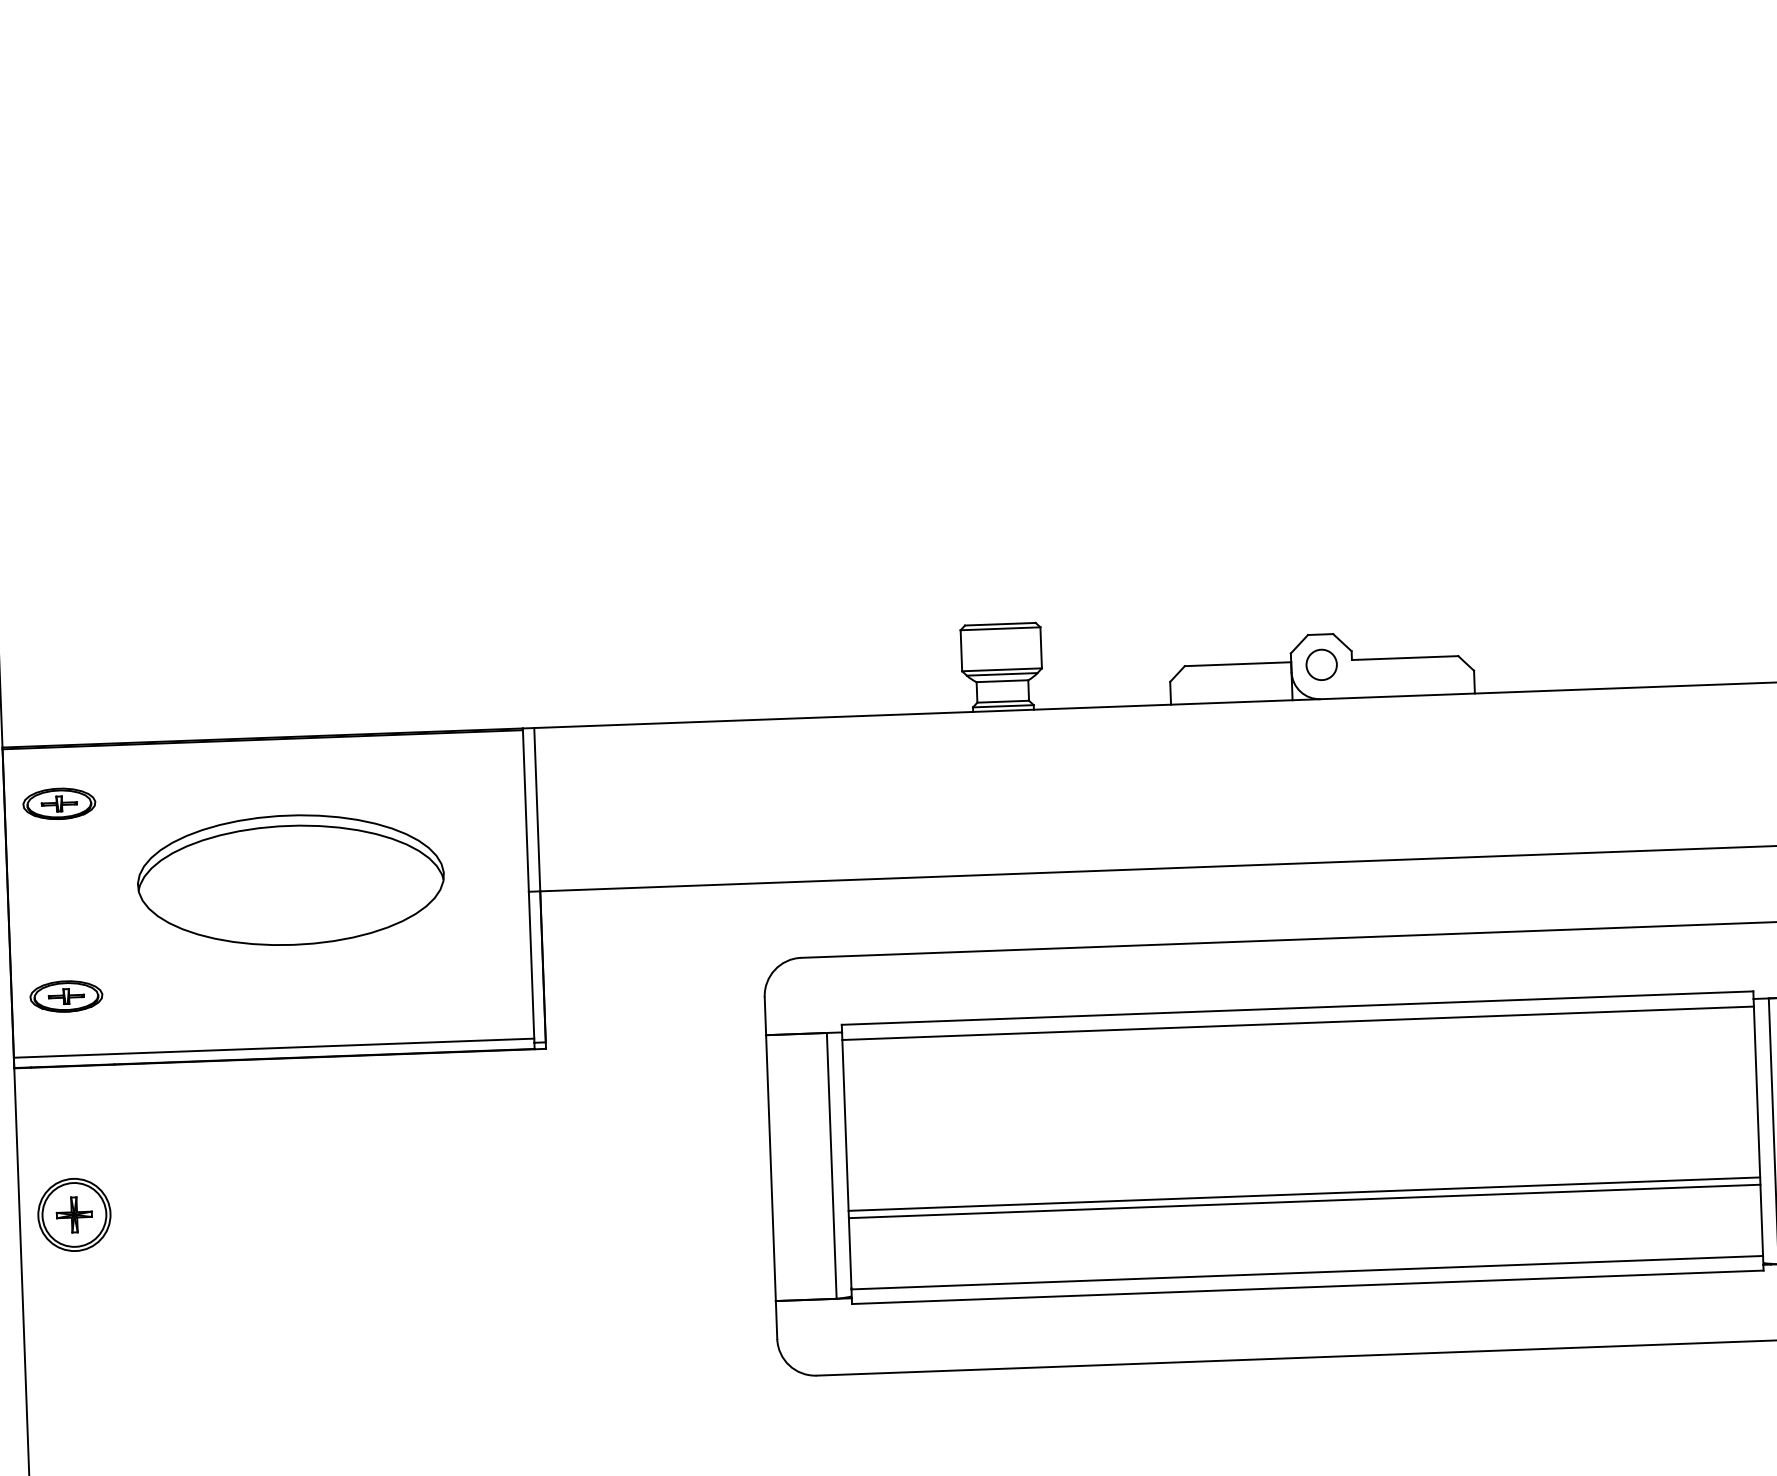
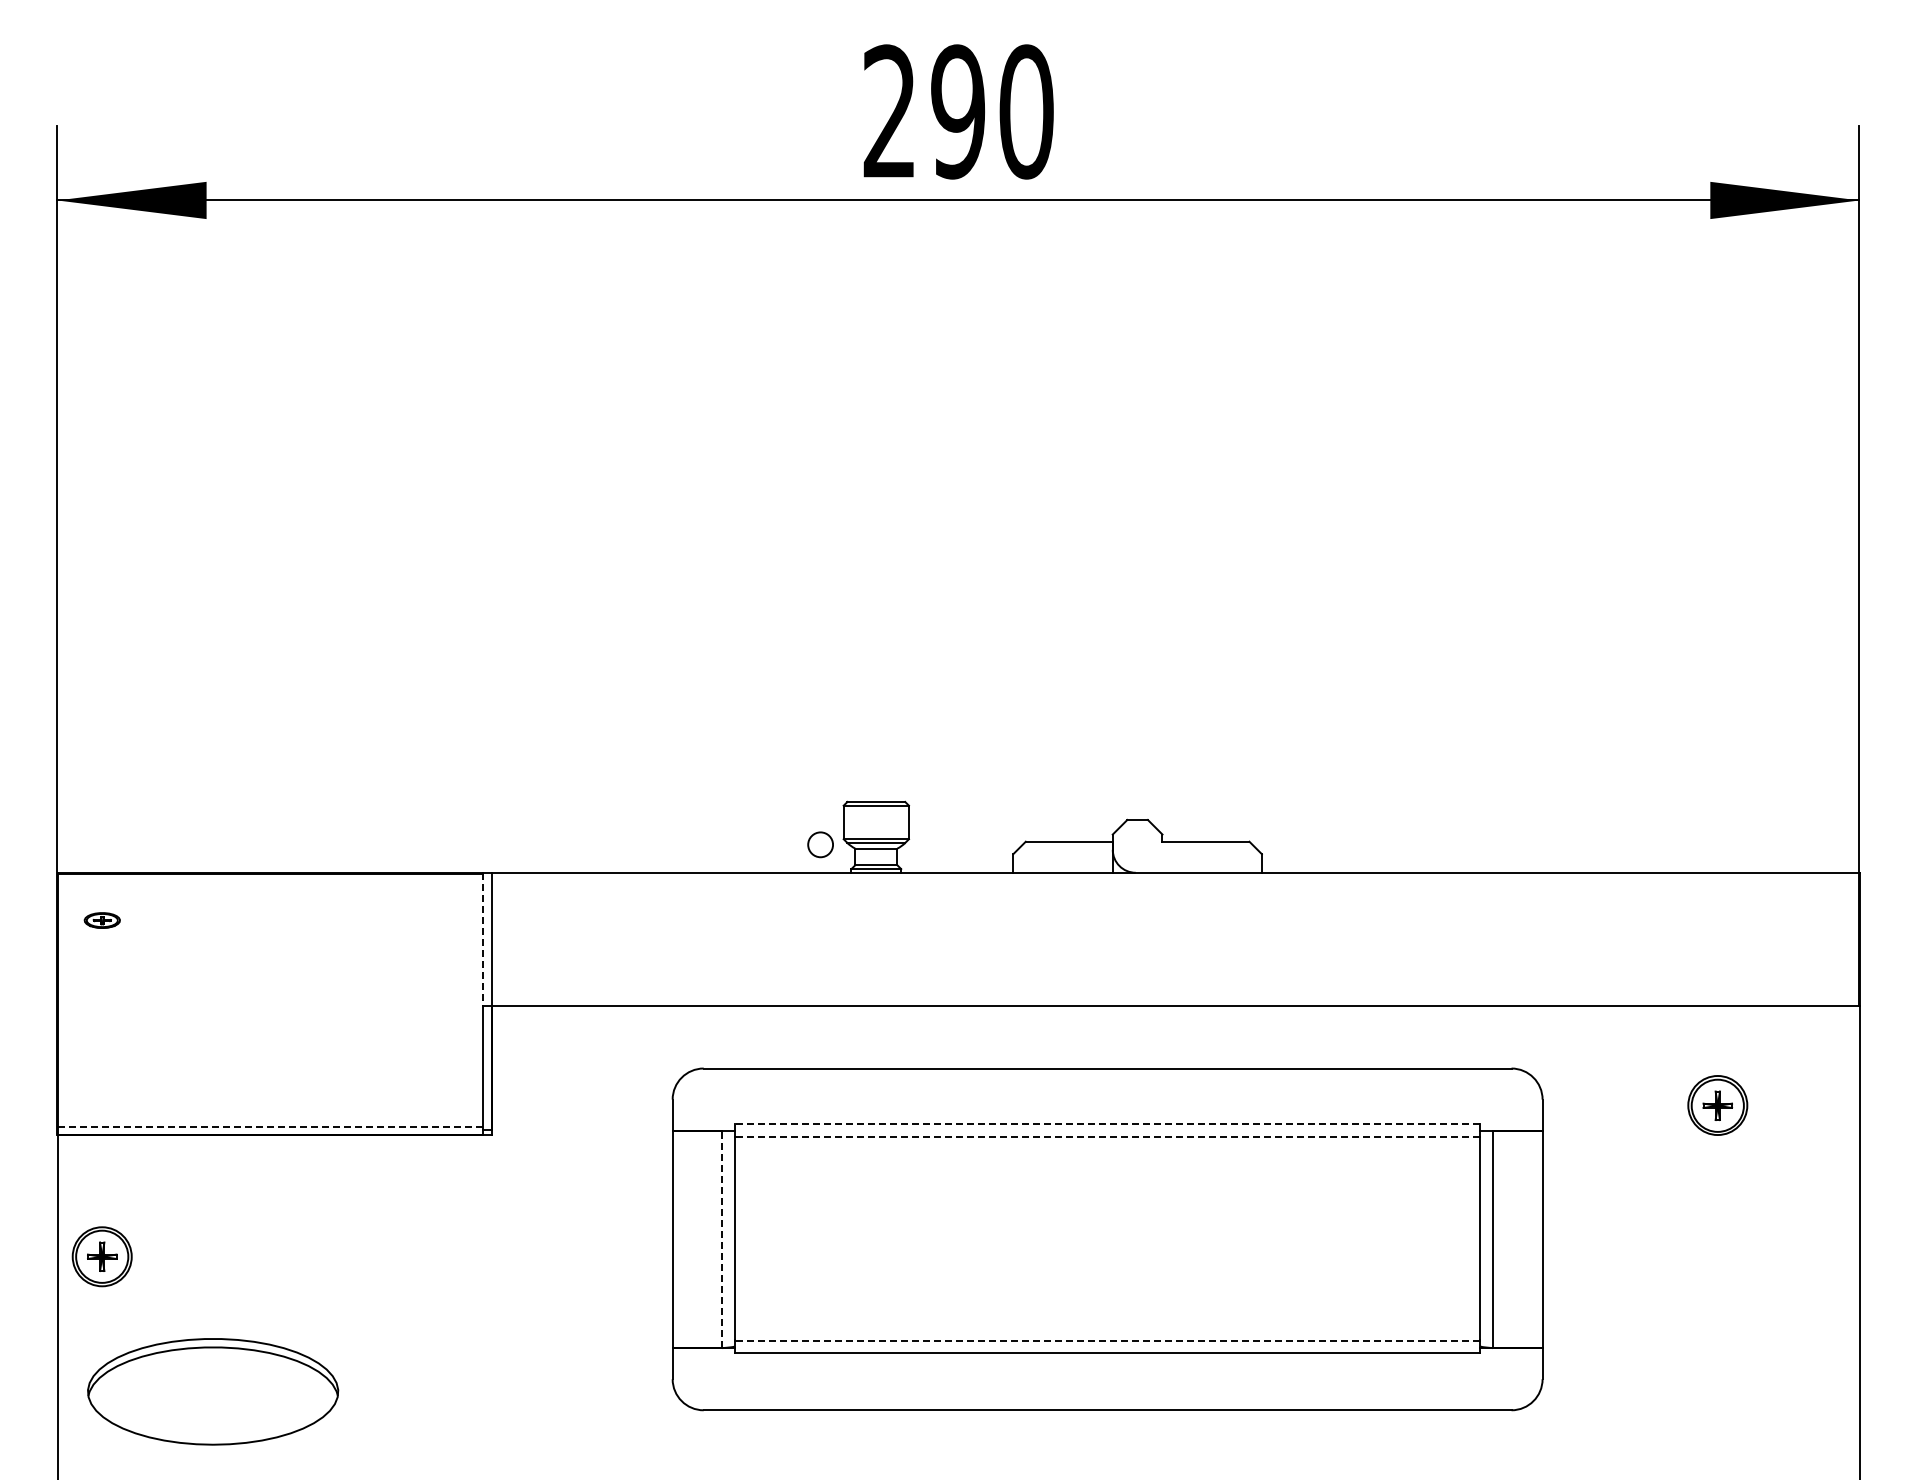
circle: (1321, 664) -> (820, 844), moved
part: (59, 803) -> (102, 920), size x0.6
line: (526, 809) -> (483, 939), solid -> dashed
part: (291, 879) -> (213, 1391), moved
part: (65, 995) -> (101, 1077), removed
line: (1297, 1008) -> (1107, 1124), solid -> dashed
line: (1297, 1022) -> (1107, 1136), solid -> dashed
line: (274, 1048) -> (270, 1126), solid -> dashed
line: (831, 1166) -> (722, 1239), solid -> dashed
line: (1304, 1193) -> (1107, 1276), removed
line: (1304, 1201) -> (1107, 1282), removed
line: (1307, 1272) -> (1107, 1340), solid -> dashed

